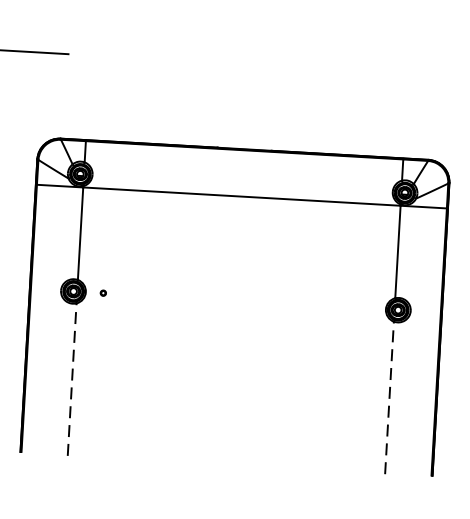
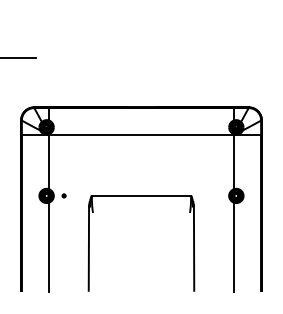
part: (235, 301) -> (141, 196), added
line: (71, 379) -> (48, 247), dashed -> solid
line: (390, 398) -> (234, 247), dashed -> solid

